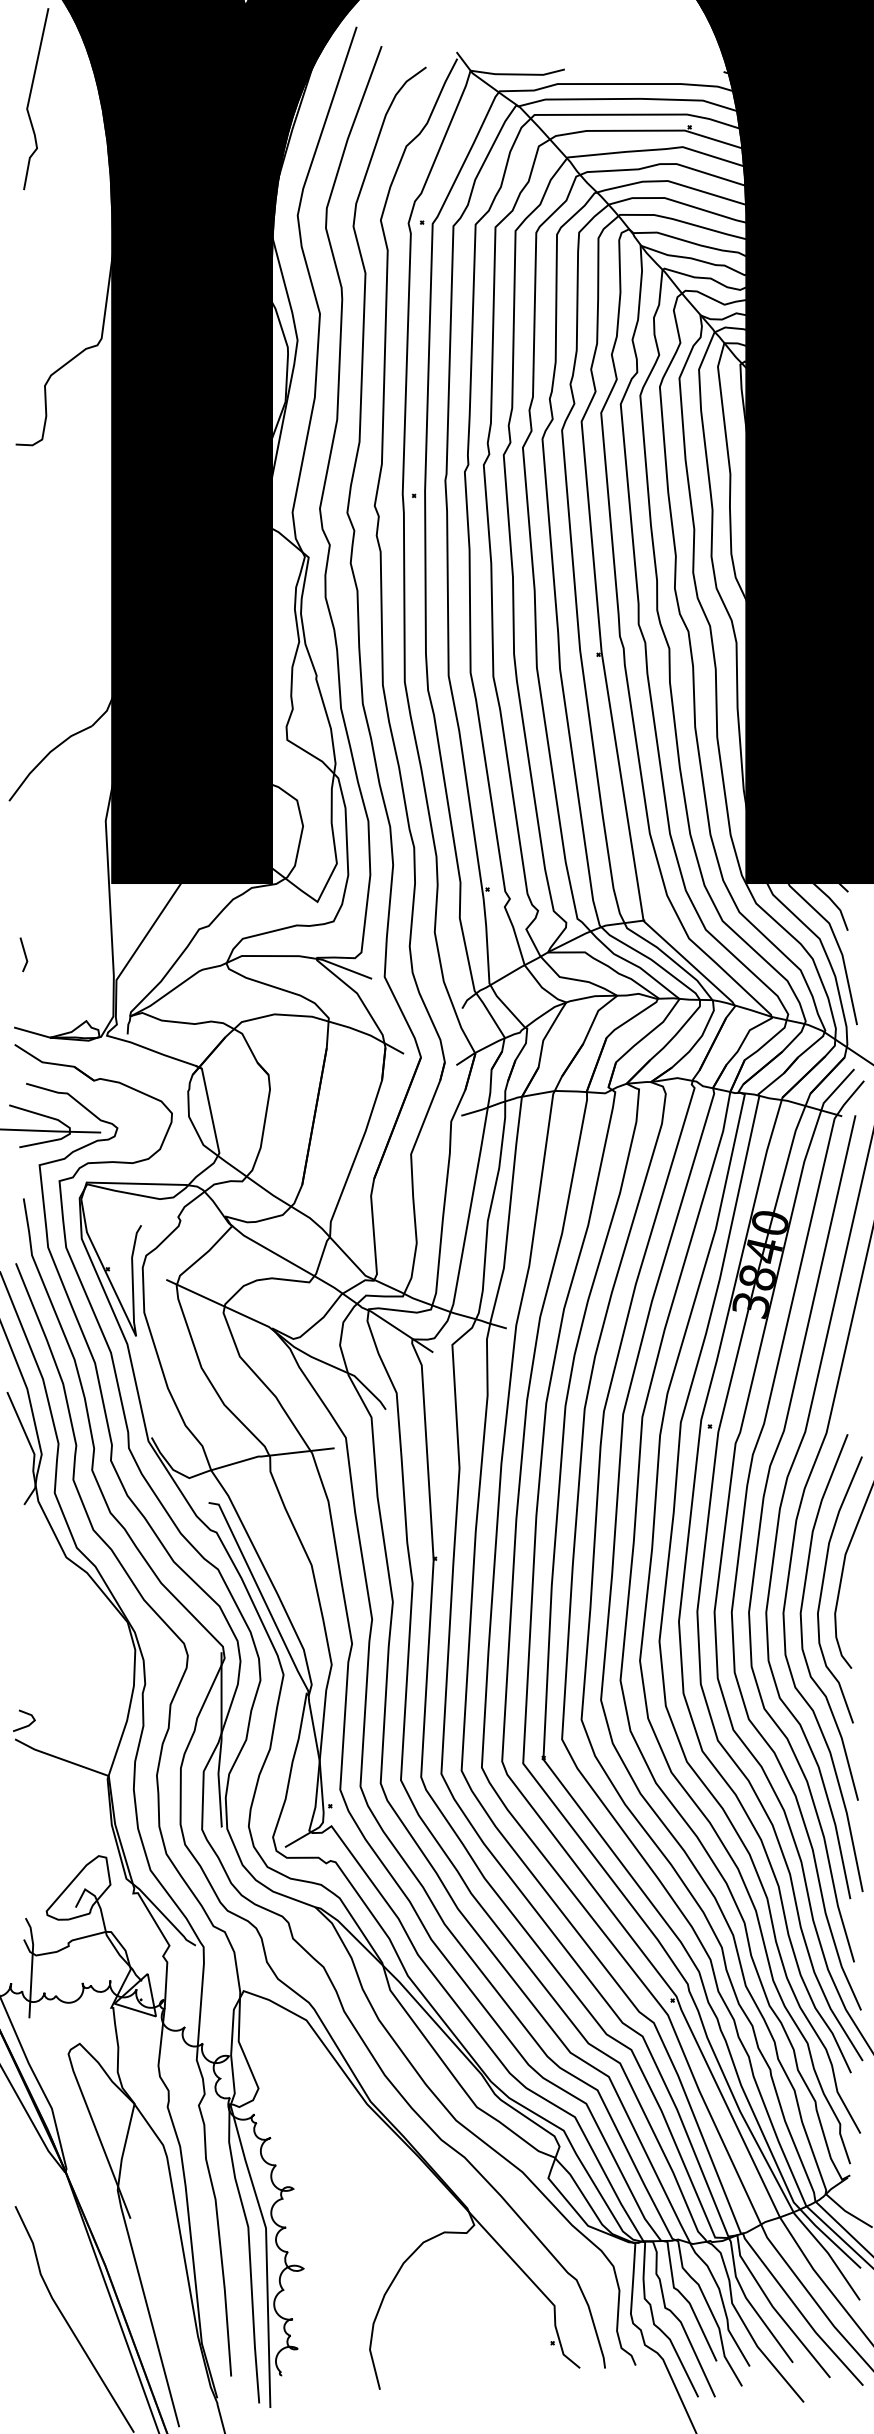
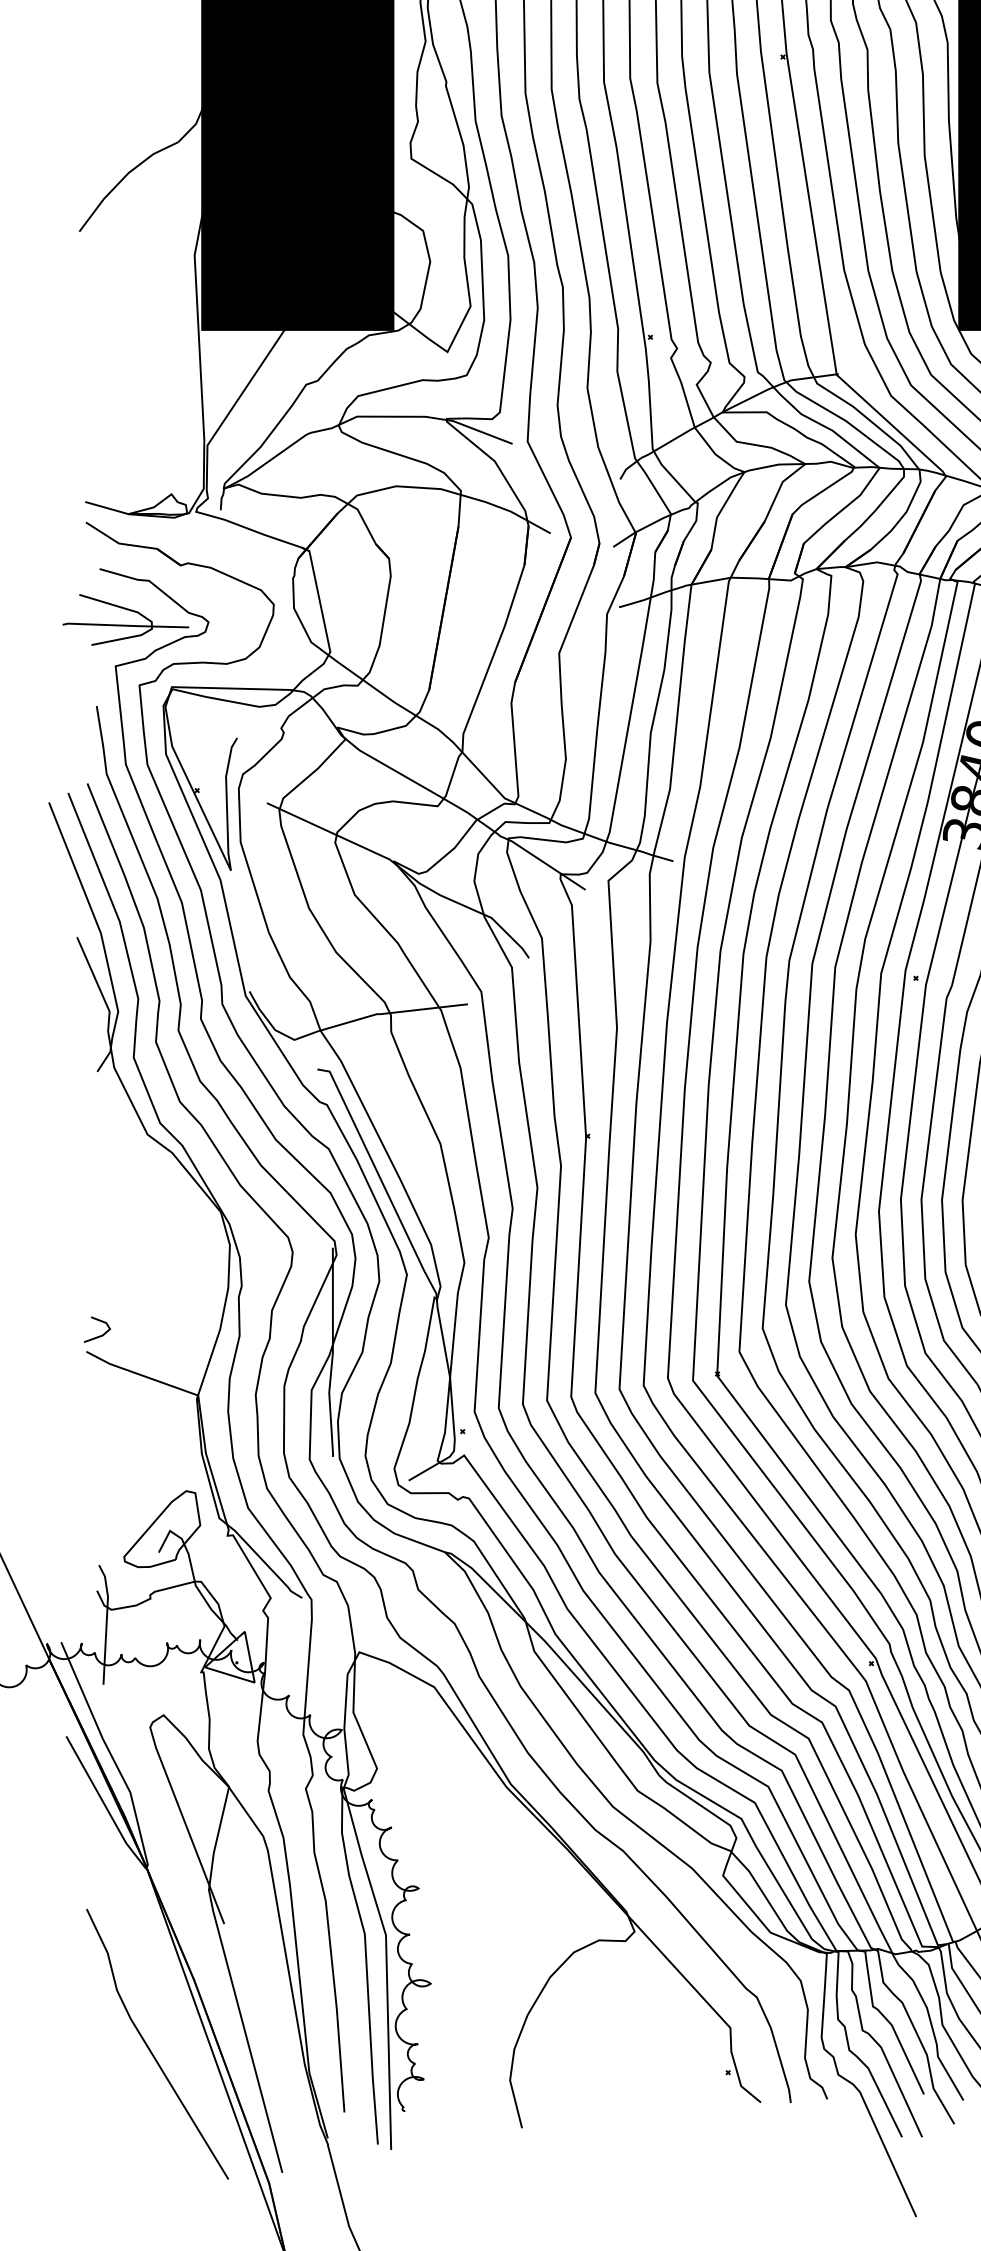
line: (24, 954) -> (97, 414), removed

